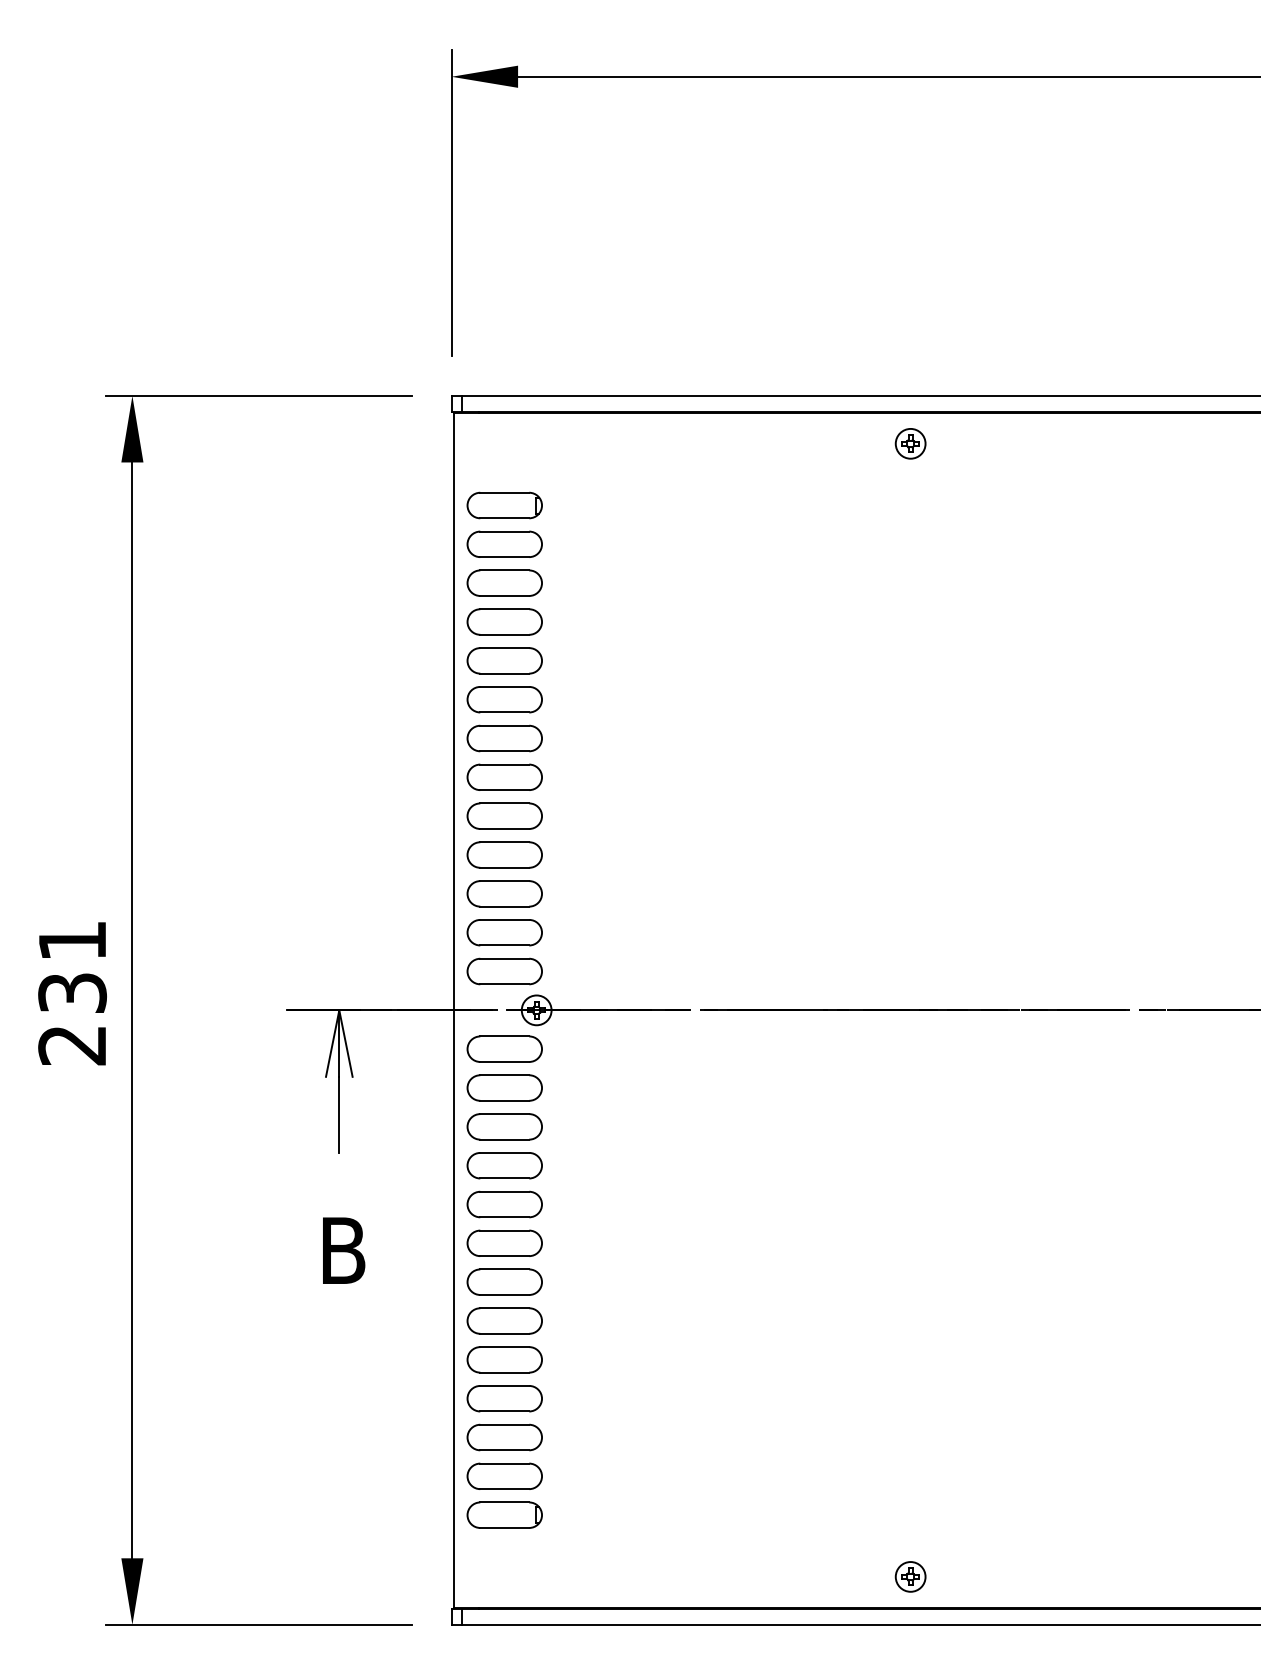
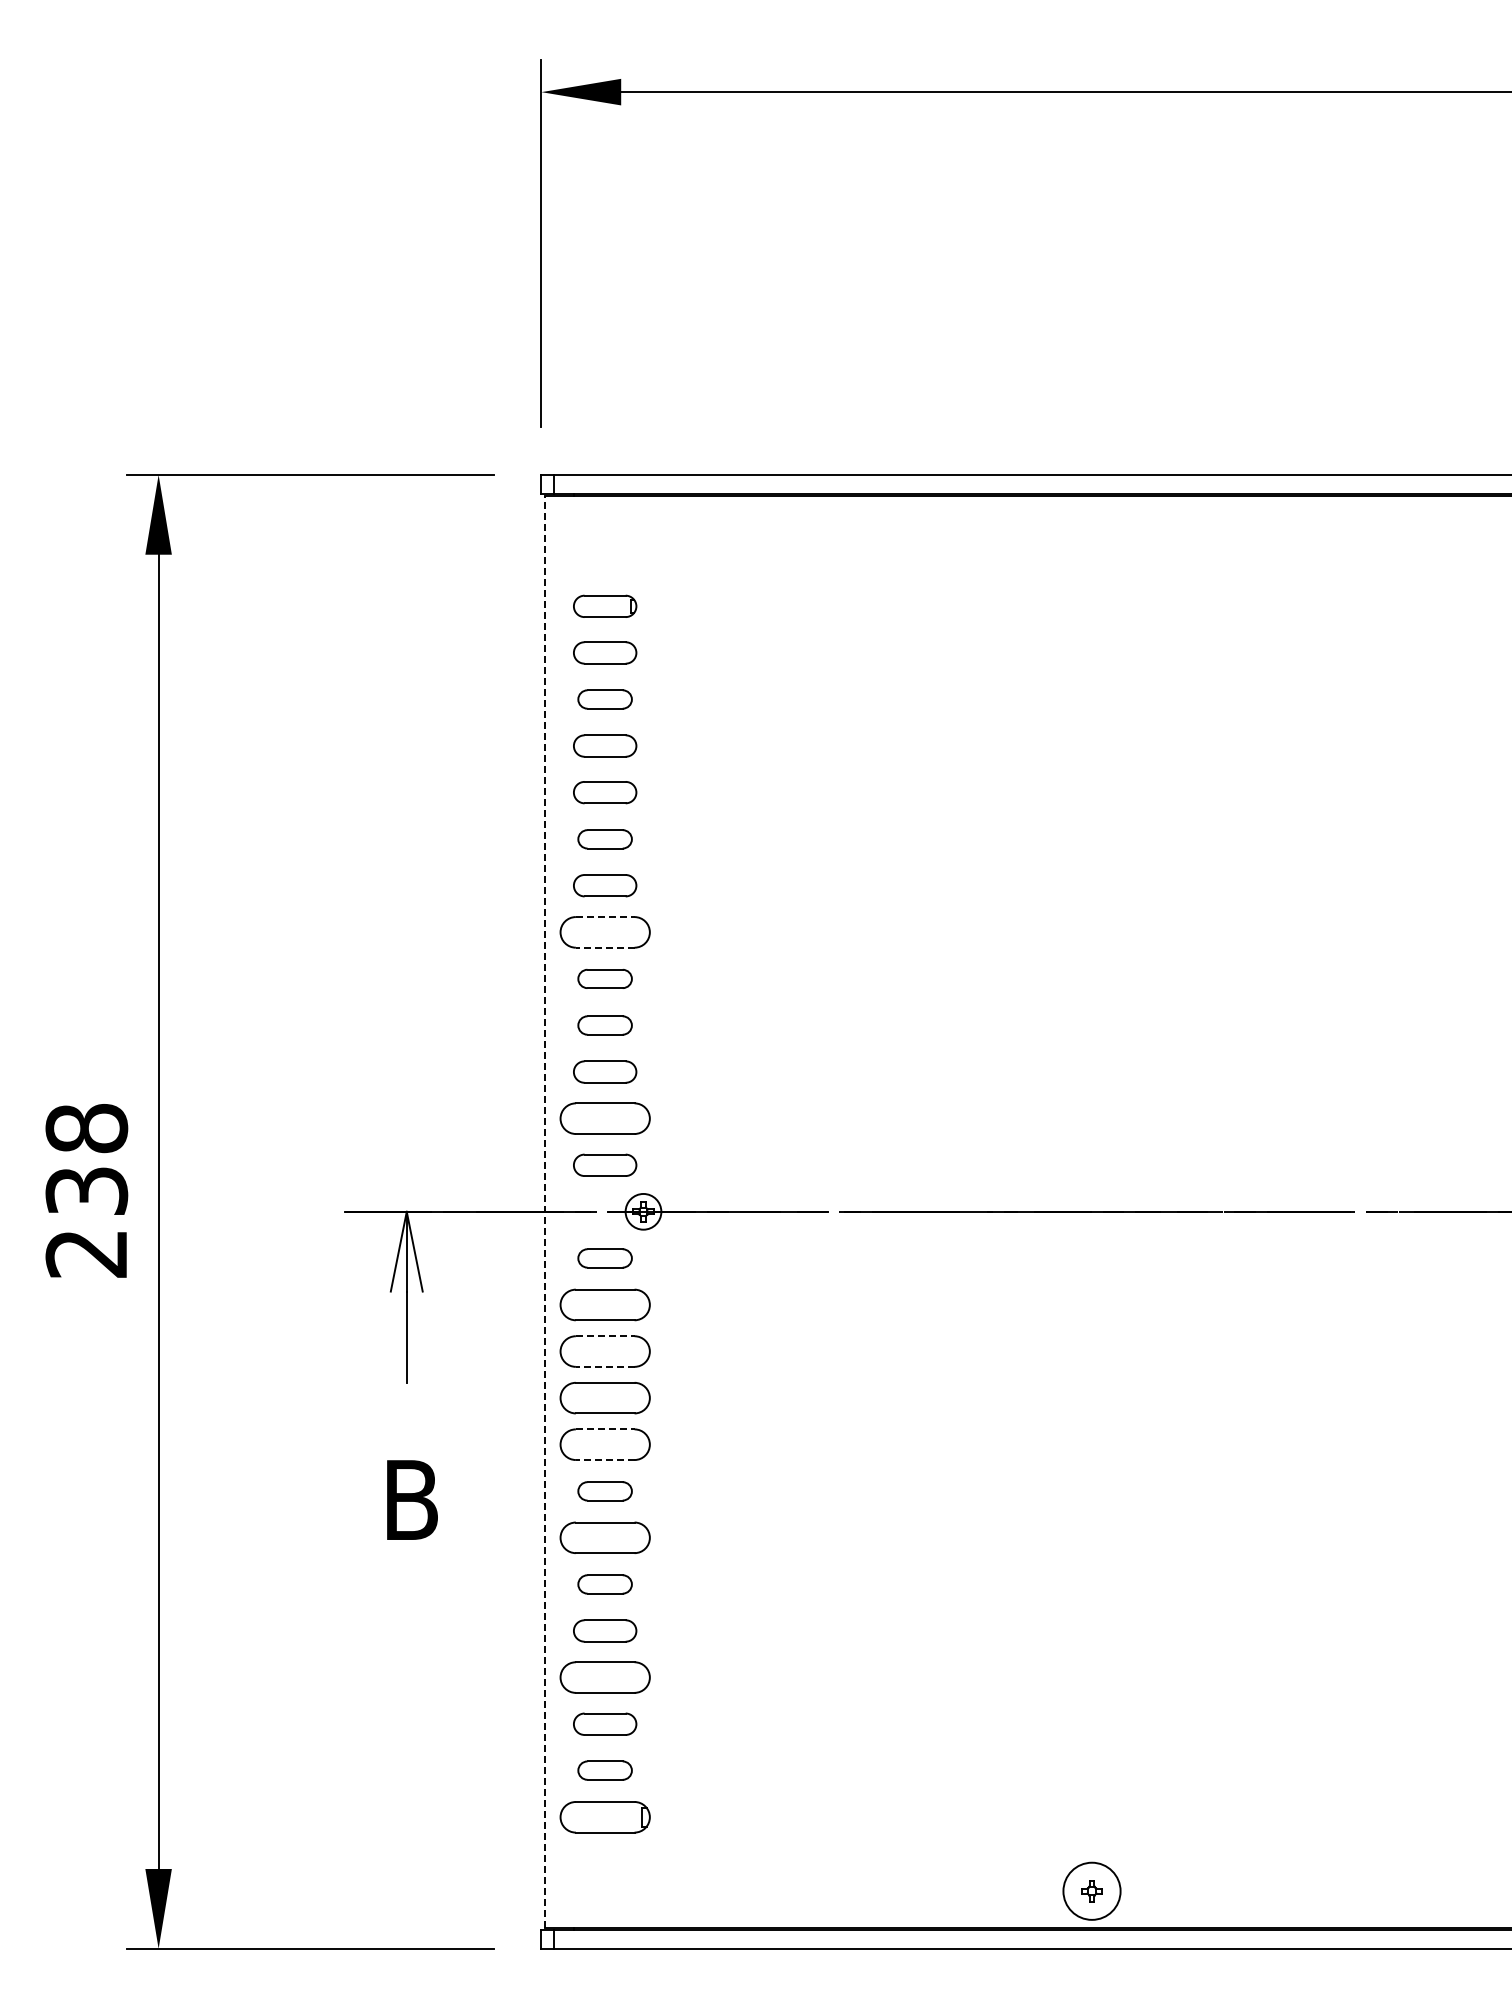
part: (910, 443) -> (1091, 532), removed
part: (504, 505) -> (604, 606), size x0.7
part: (504, 544) -> (604, 652), size x0.7
part: (504, 583) -> (604, 699), size x0.6
part: (504, 621) -> (604, 745), size x0.7
part: (504, 660) -> (604, 792), size x0.7
part: (504, 699) -> (604, 839), size x0.6
part: (504, 738) -> (604, 885), size x0.7
line: (505, 764) -> (605, 917), solid -> dashed
line: (504, 789) -> (604, 947), solid -> dashed
part: (504, 815) -> (604, 978), size x0.6
part: (504, 855) -> (604, 1025), size x0.6
part: (504, 893) -> (604, 1071), size x0.7
text: (72, 940) -> (86, 1128), 231 -> 238
part: (504, 971) -> (604, 1165), size x0.7
line: (454, 1010) -> (544, 1211), solid -> dashed
part: (504, 1049) -> (604, 1258), size x0.6
line: (505, 1114) -> (605, 1336), solid -> dashed
line: (504, 1139) -> (604, 1366), solid -> dashed
line: (505, 1191) -> (605, 1429), solid -> dashed
line: (504, 1217) -> (604, 1460), solid -> dashed
part: (504, 1243) -> (604, 1491), size x0.6
part: (504, 1321) -> (604, 1584), size x0.6
part: (504, 1359) -> (604, 1630), size x0.7
part: (504, 1437) -> (604, 1724), size x0.7
part: (504, 1476) -> (604, 1770), size x0.6
circle: (910, 1577) -> (1091, 1891), size x1.6

